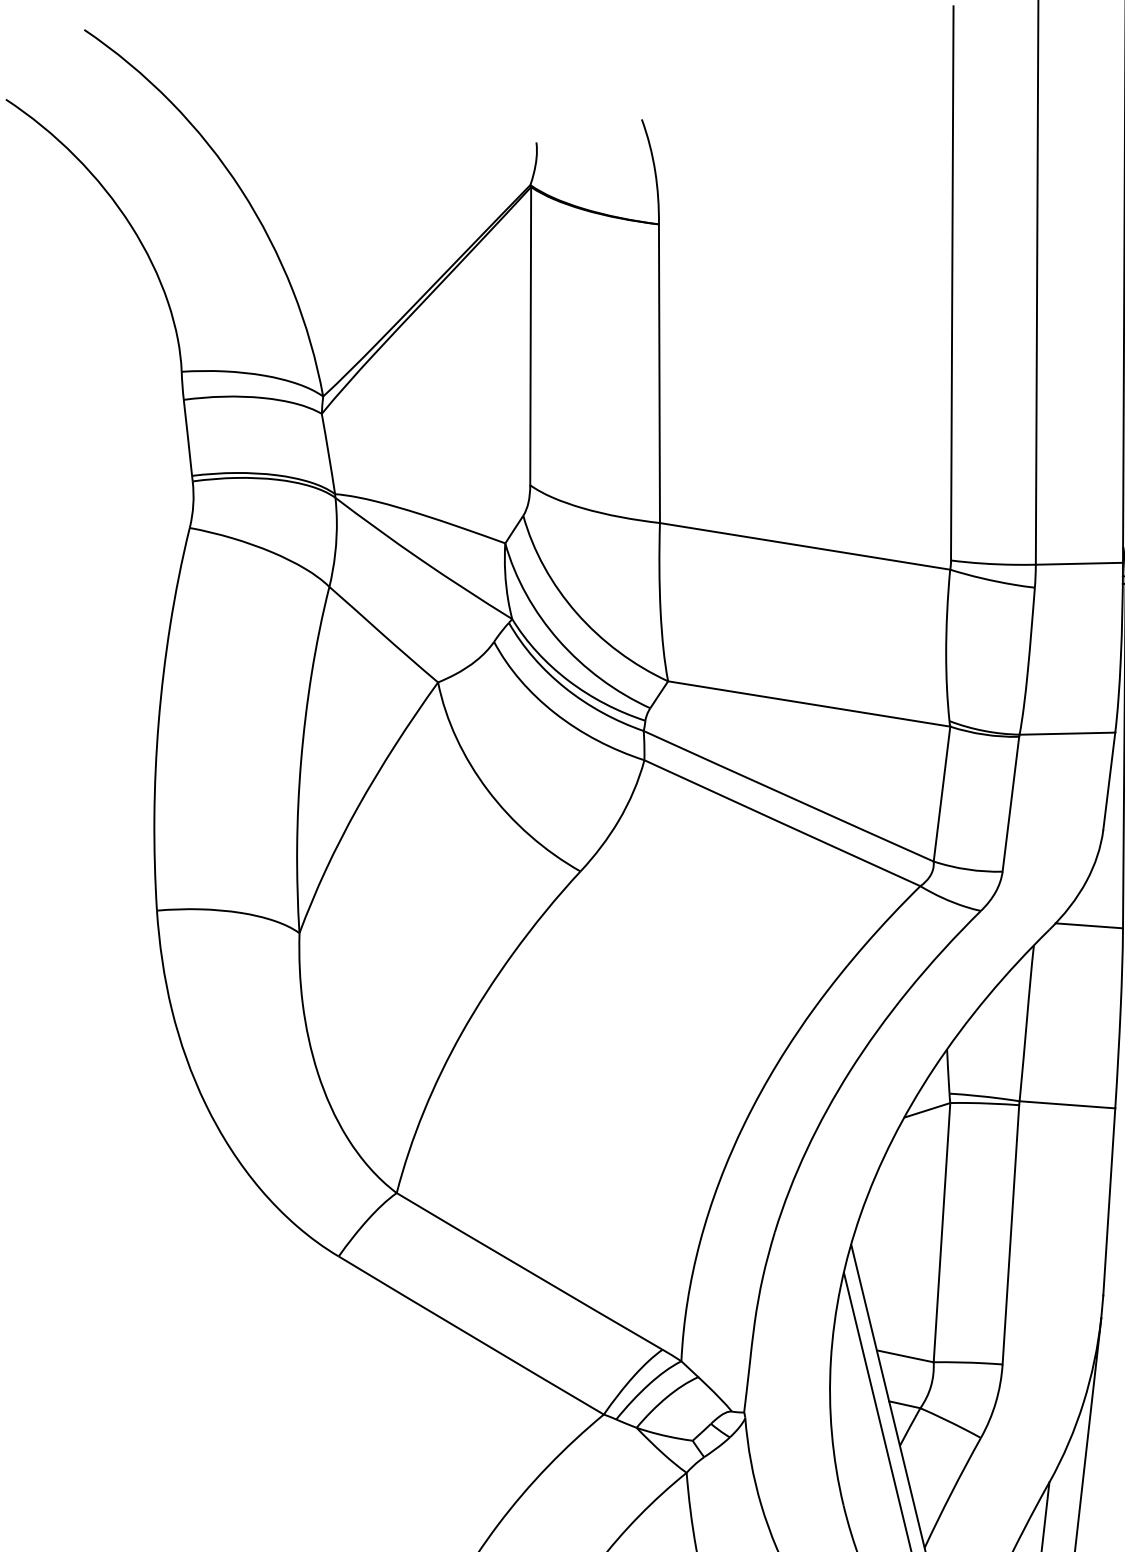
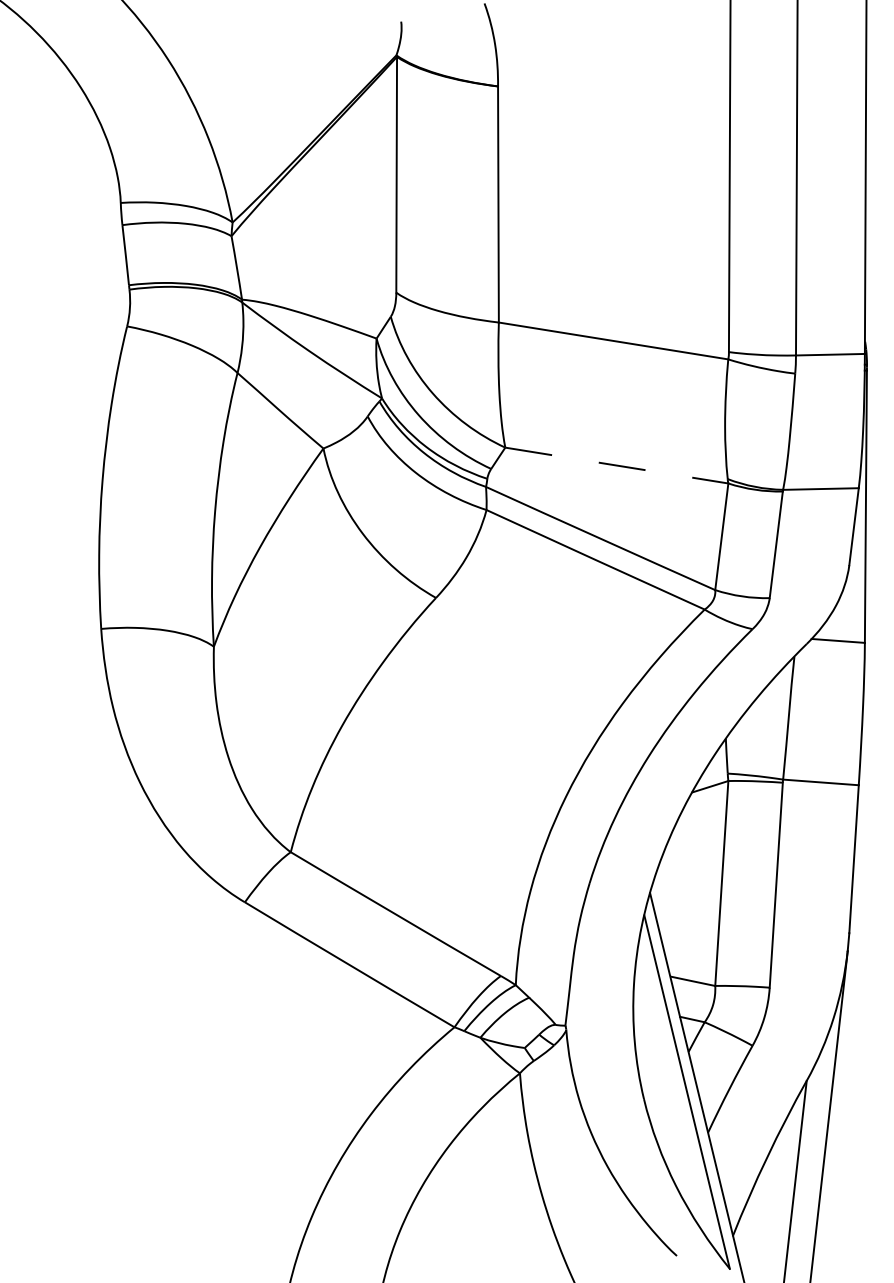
line: (808, 703) -> (616, 465), solid -> dashed

